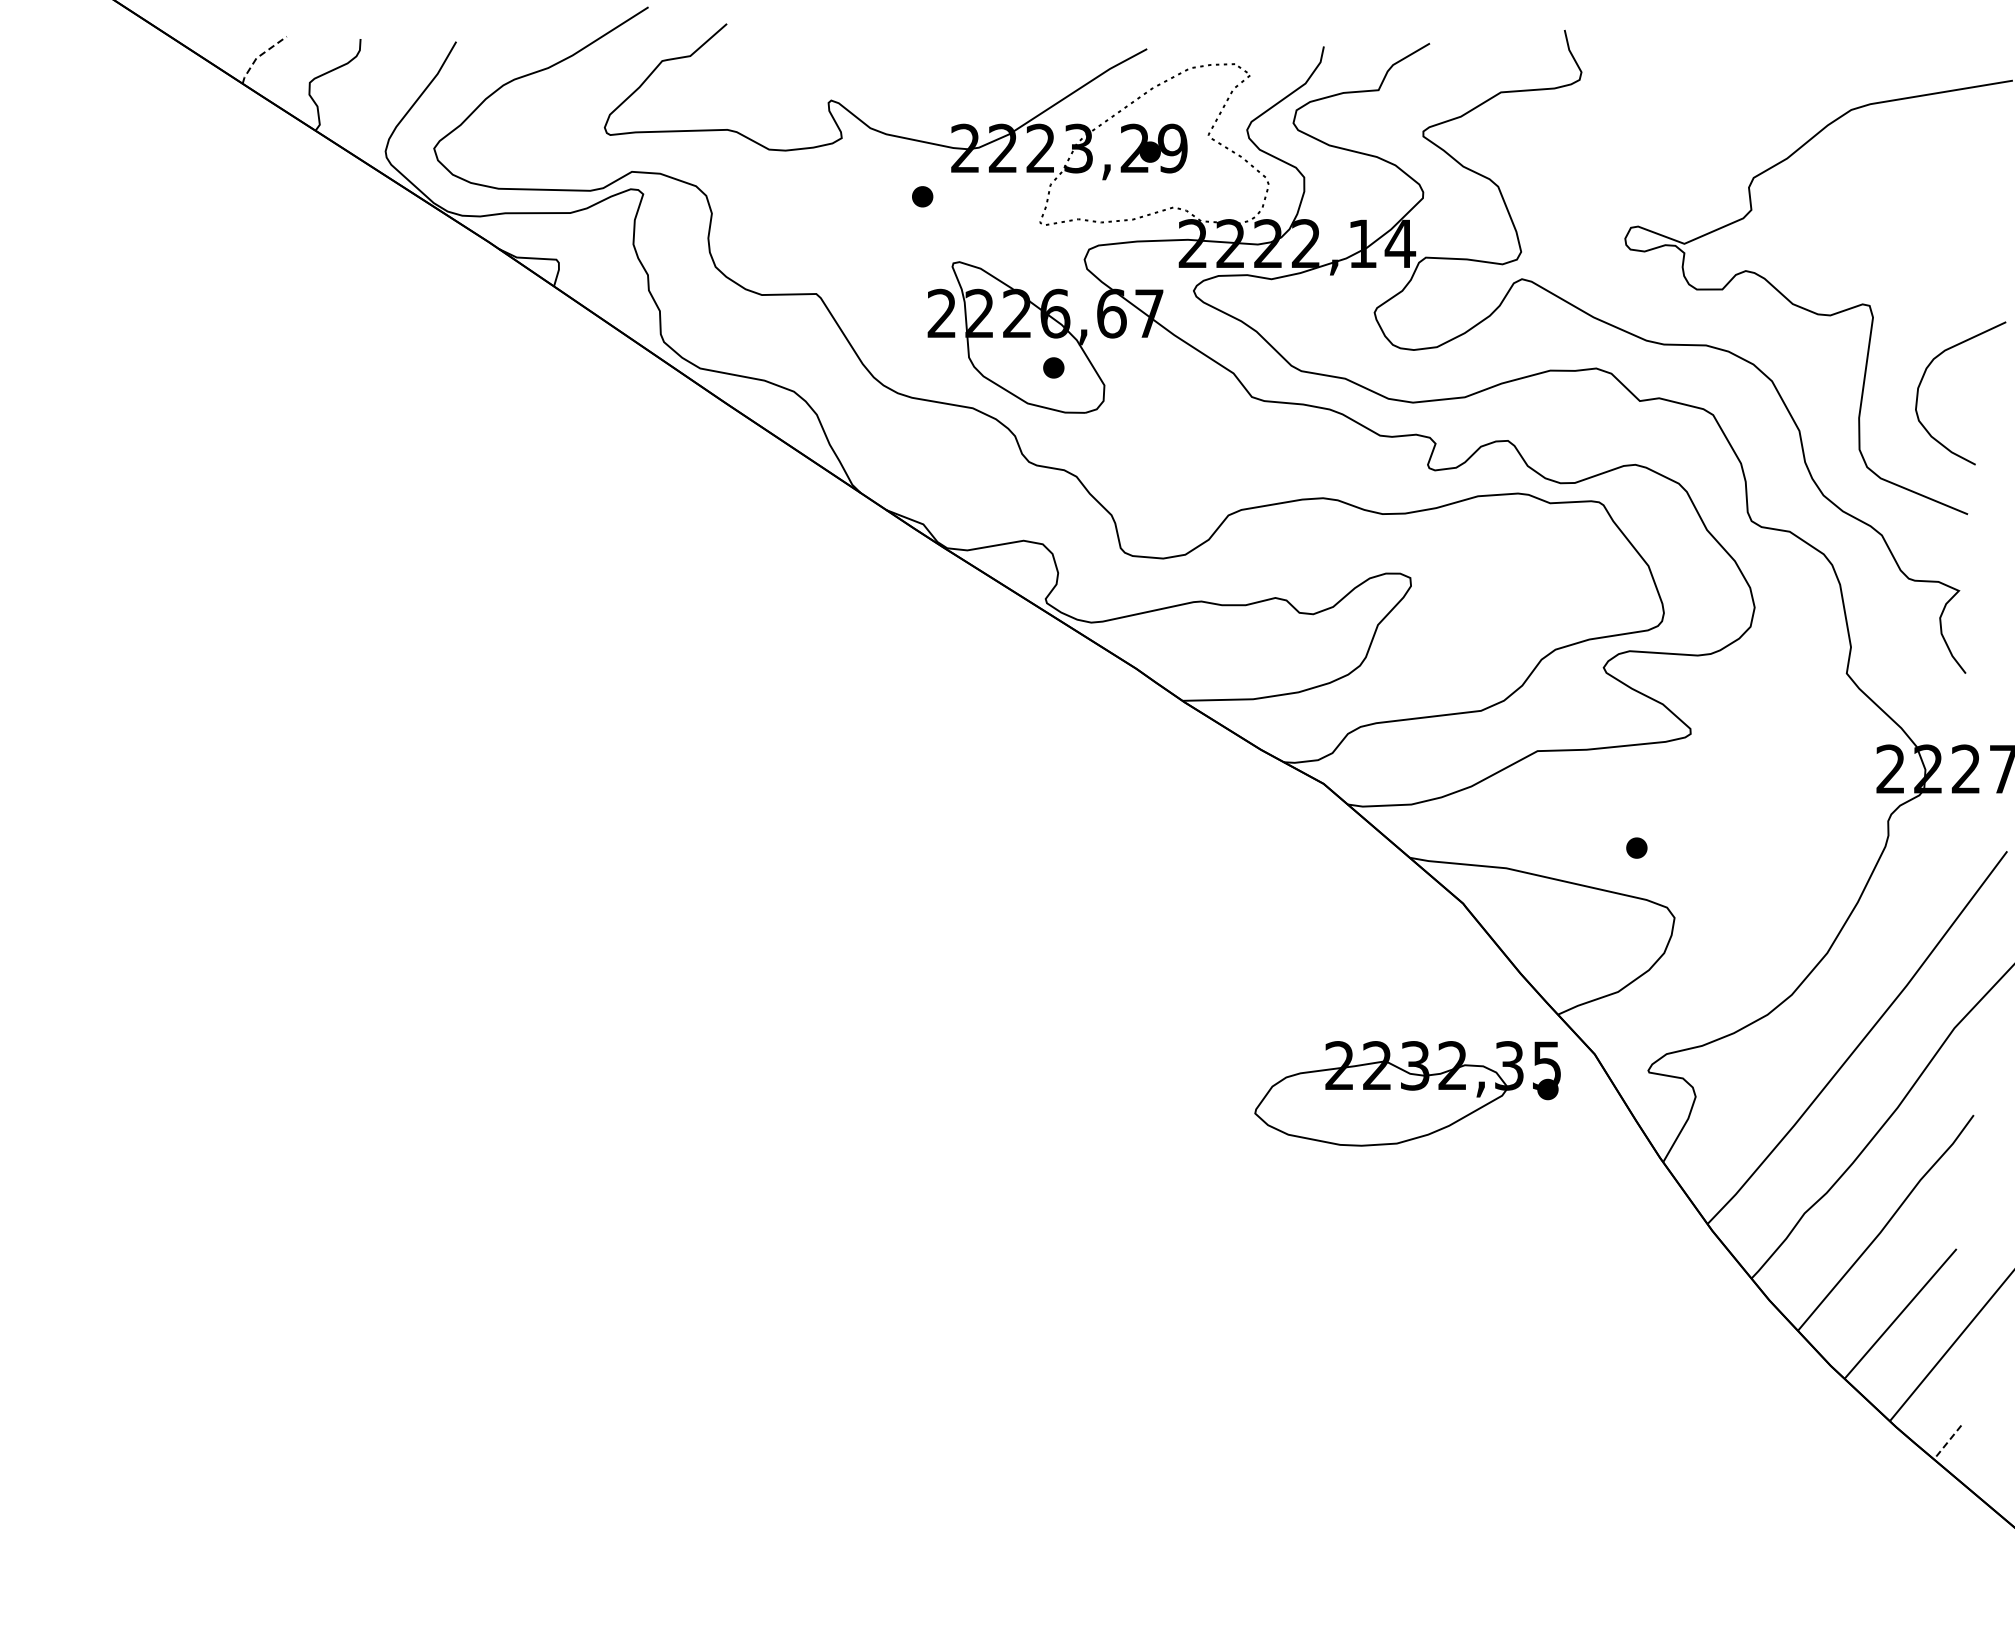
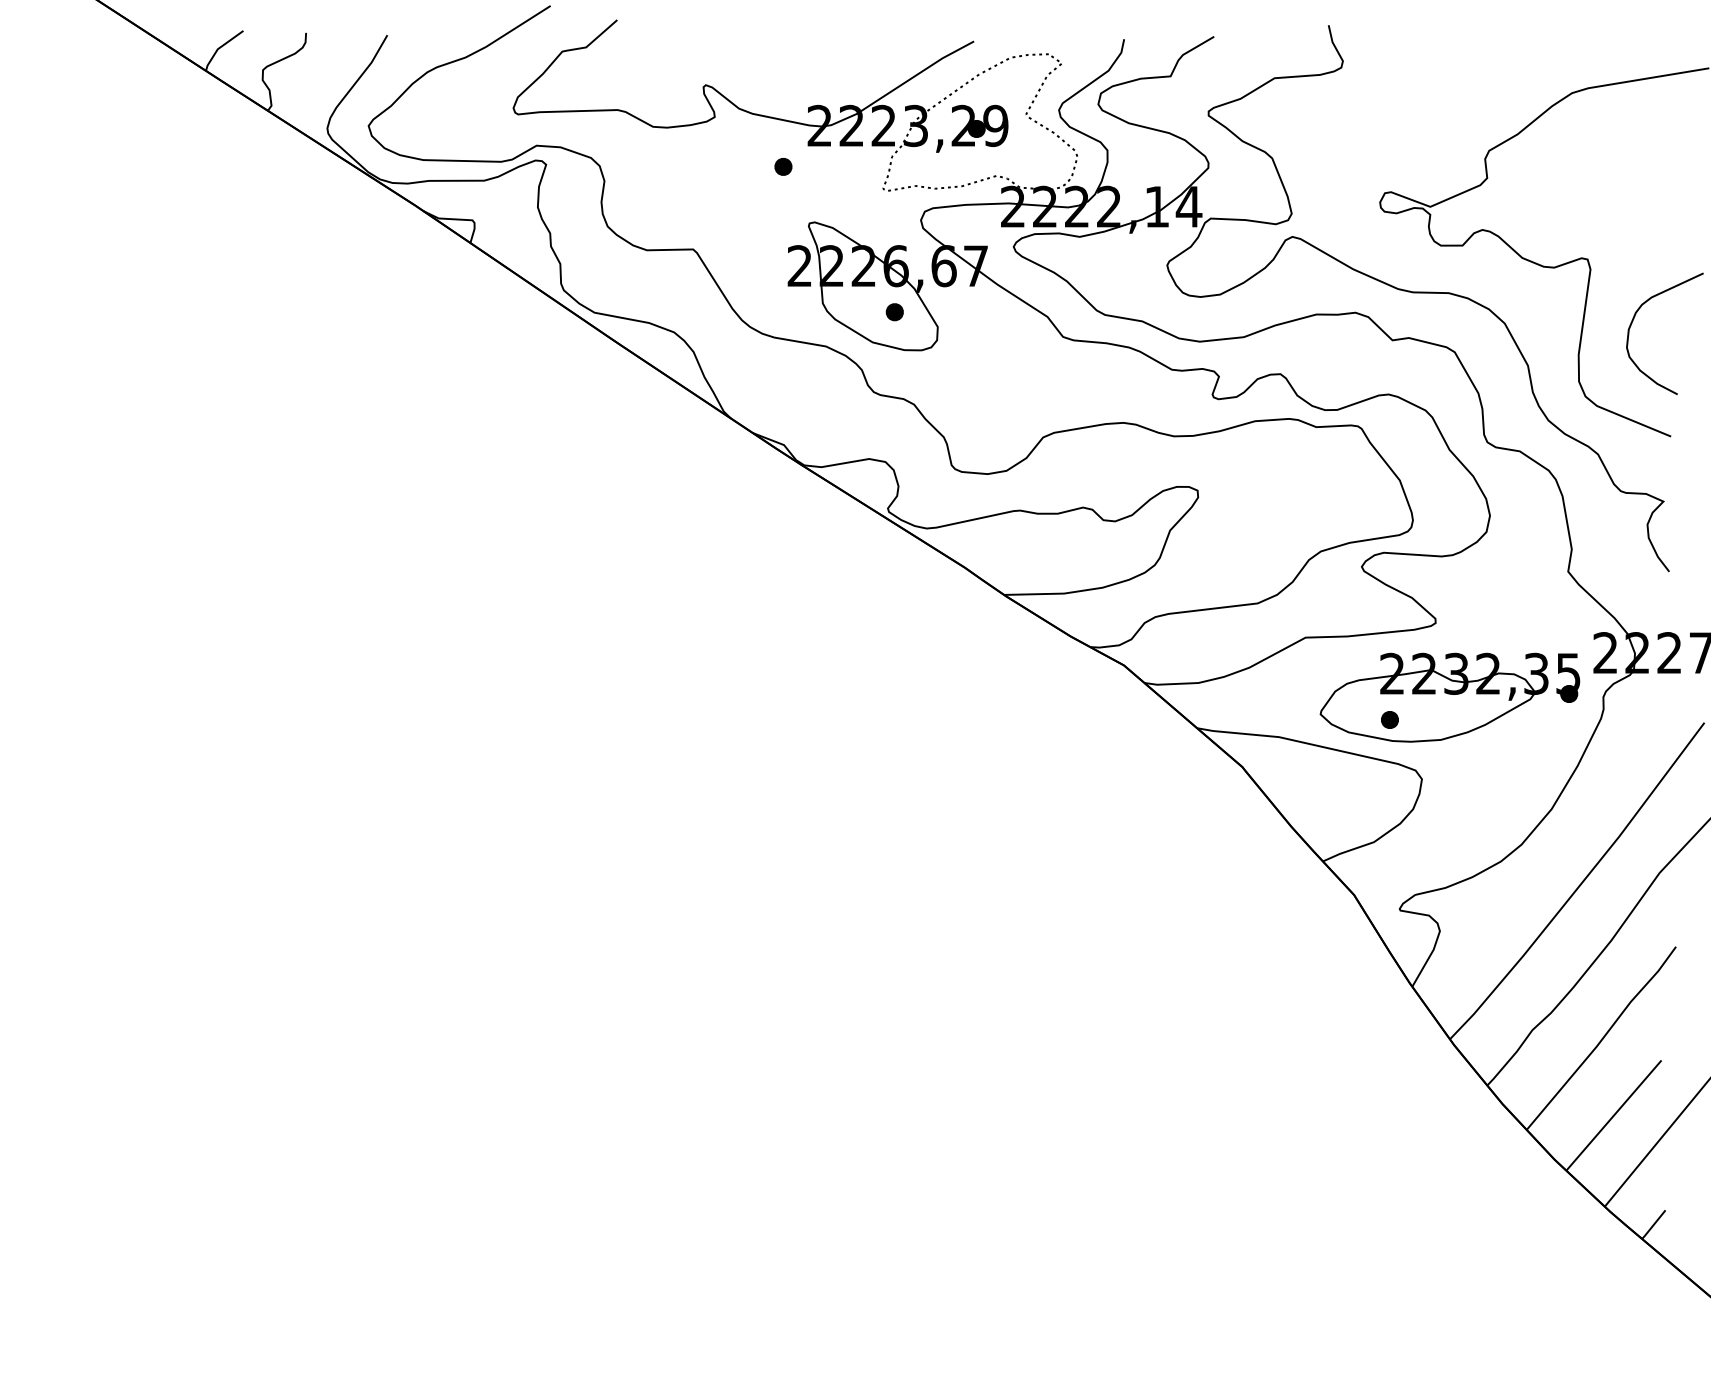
line: (258, 56) -> (219, 47), dashed -> solid
part: (1407, 1093) -> (1449, 697), moved
line: (1947, 1443) -> (1653, 1225), dashed -> solid

